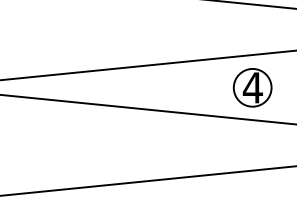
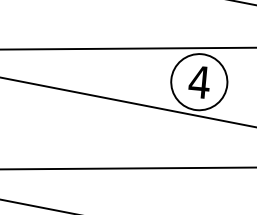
circle: (252, 87) -> (199, 81), size x1.43

